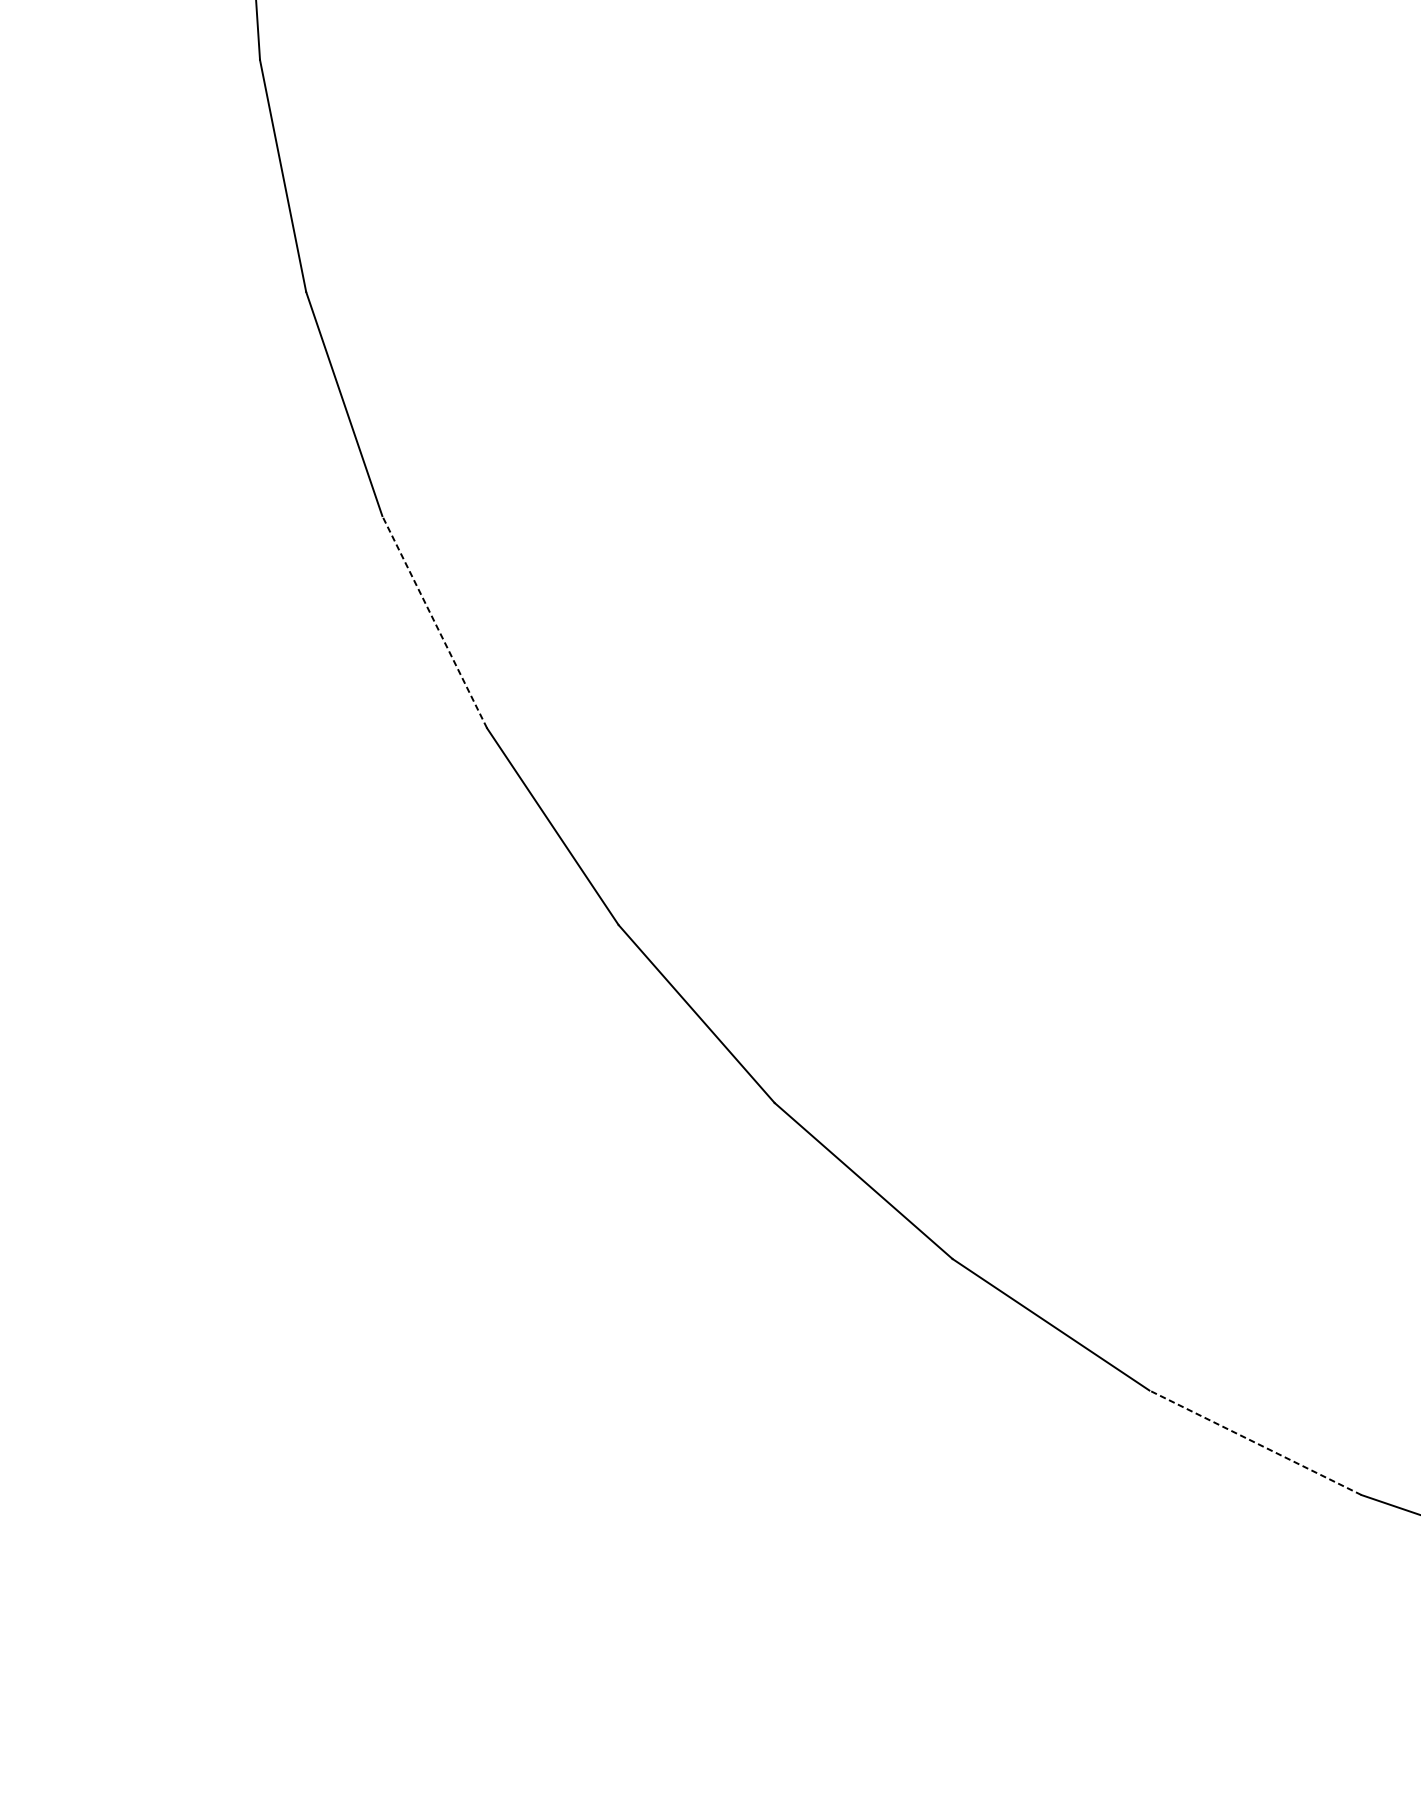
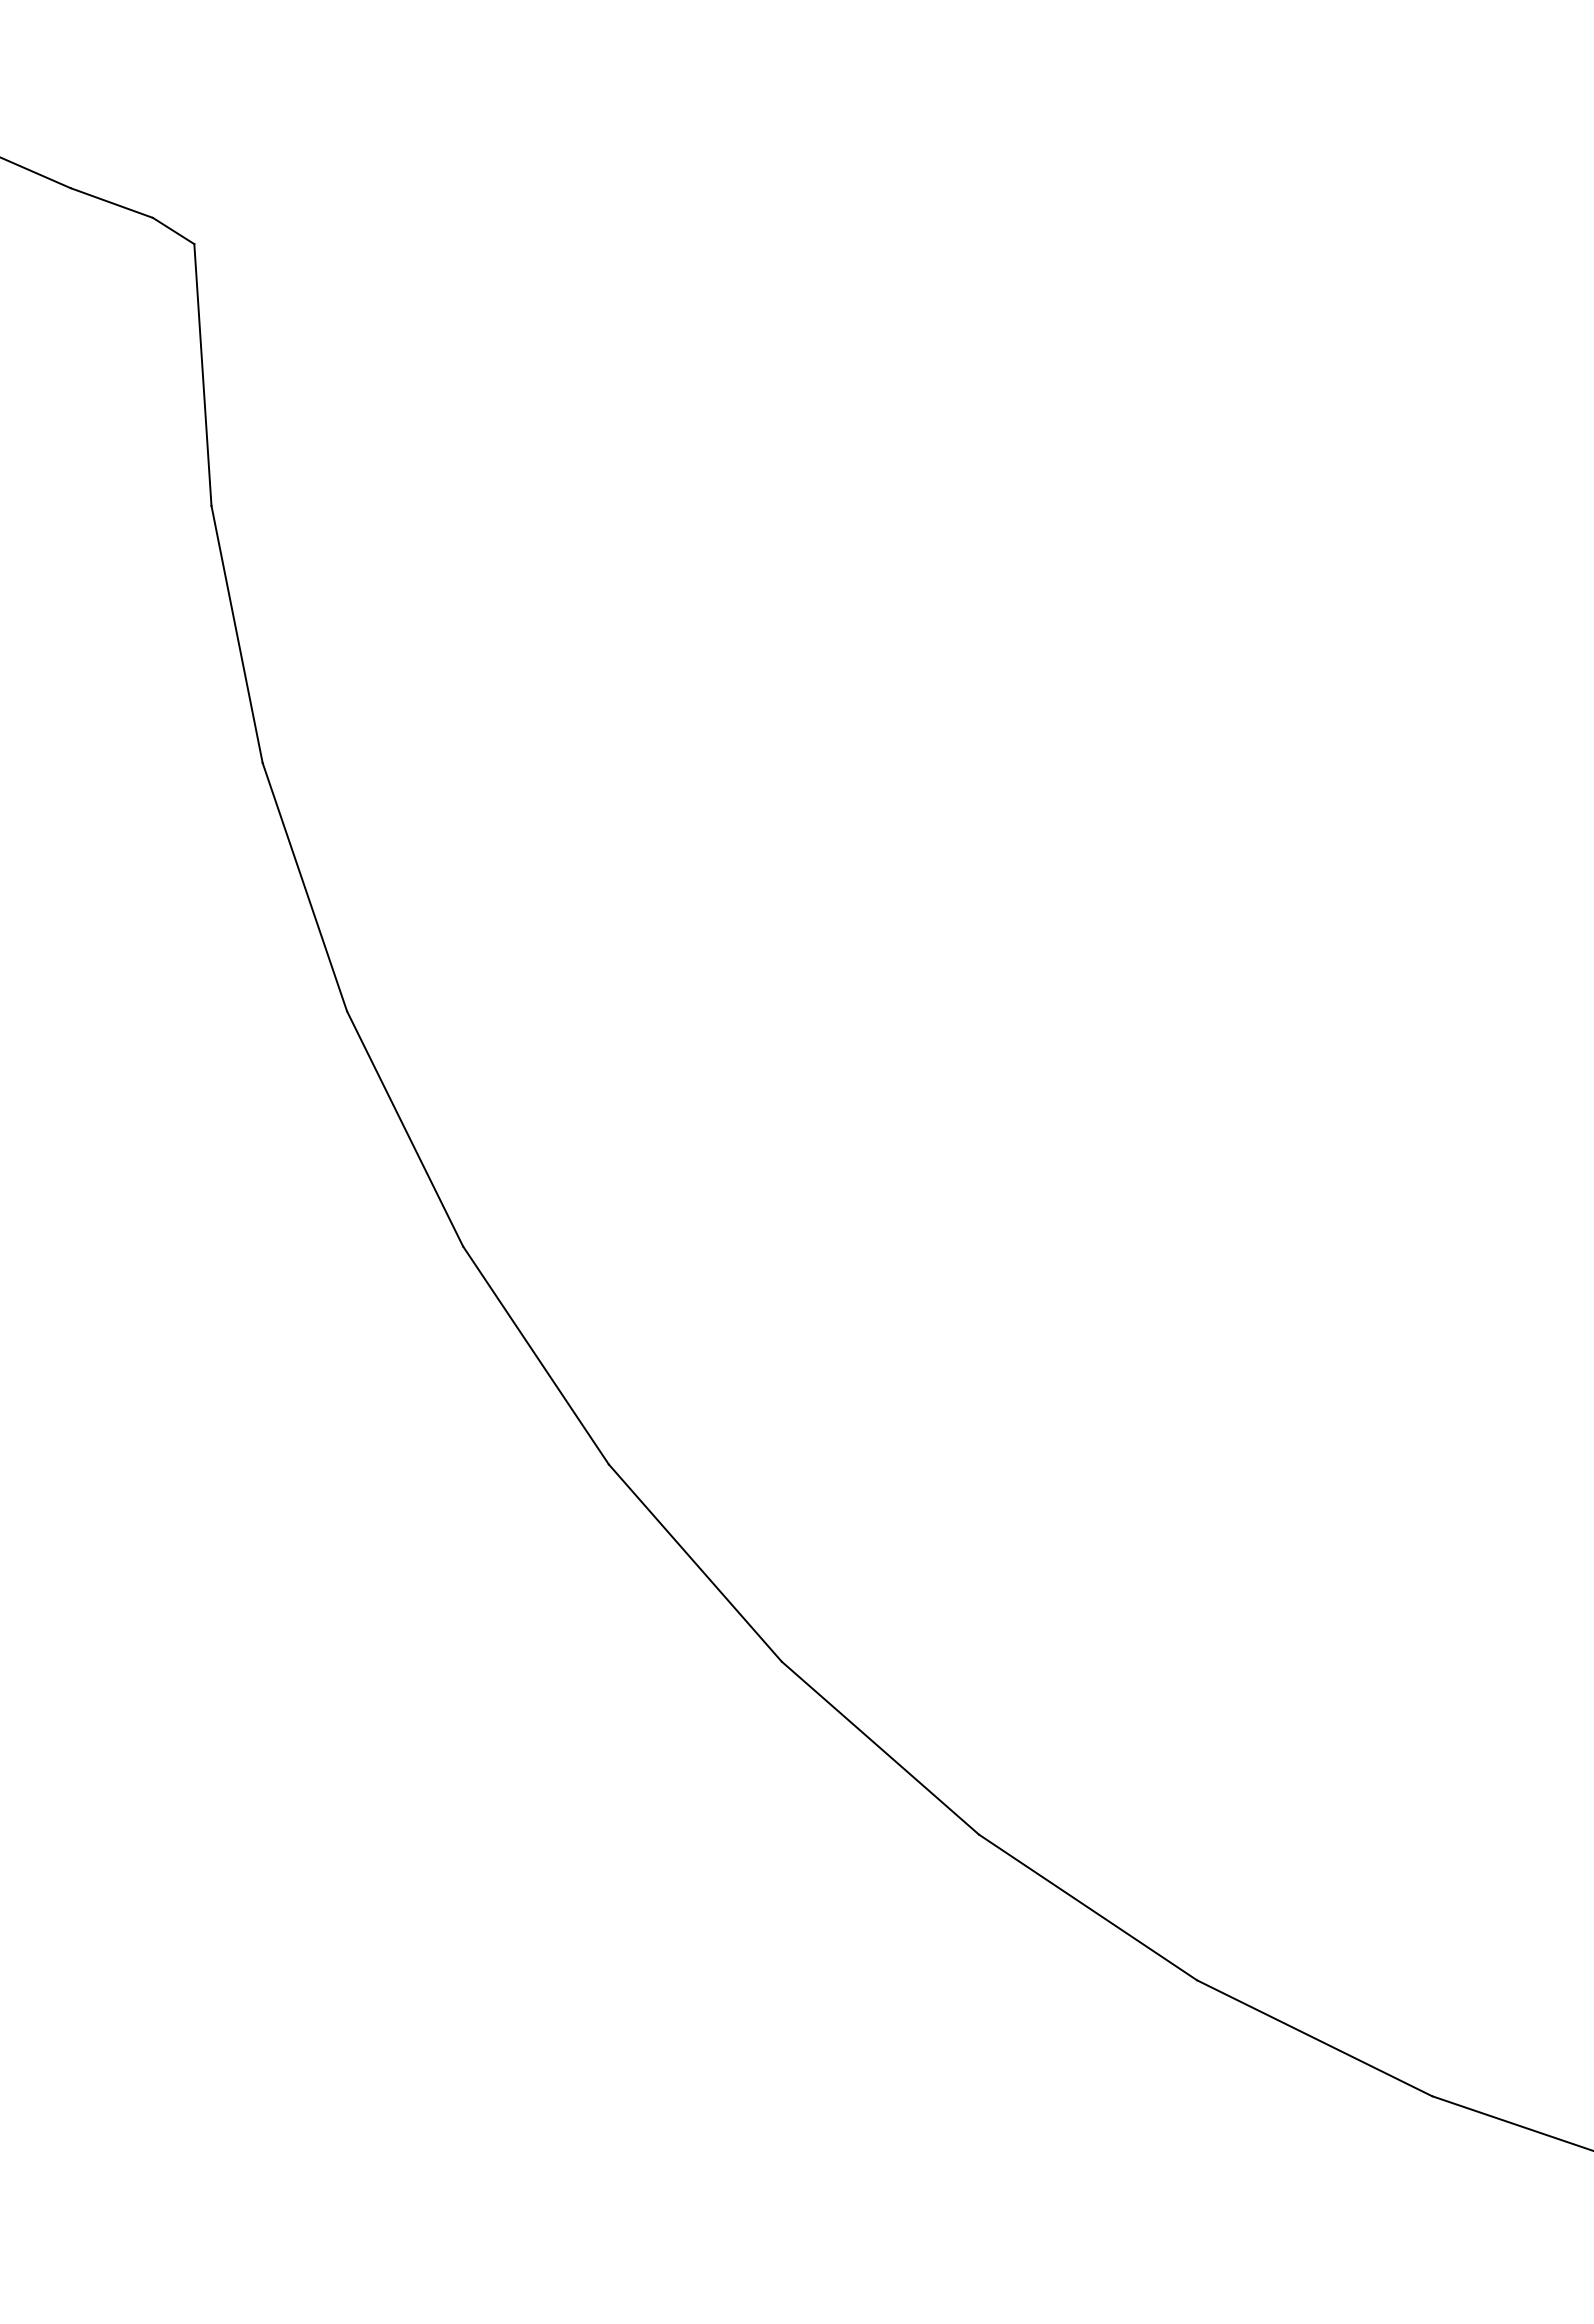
line: (434, 621) -> (404, 1128), dashed -> solid
line: (1255, 1442) -> (1314, 2038), dashed -> solid

